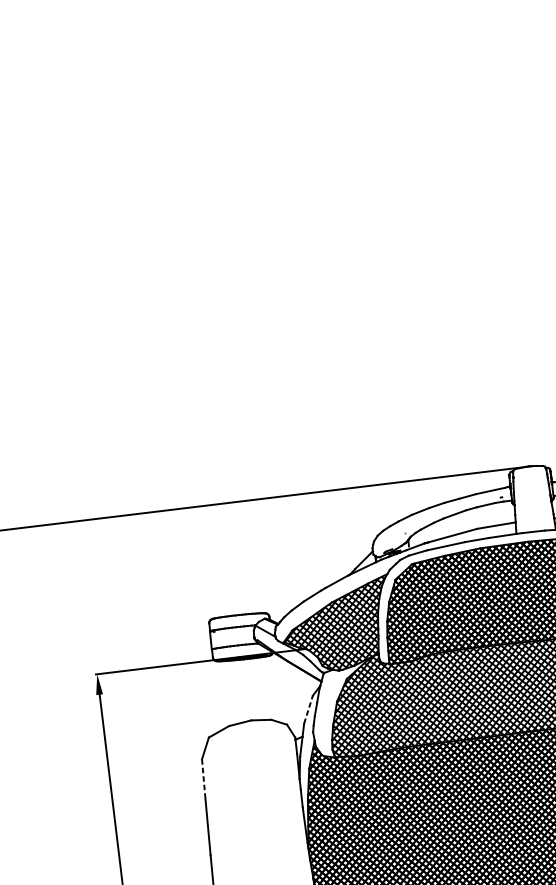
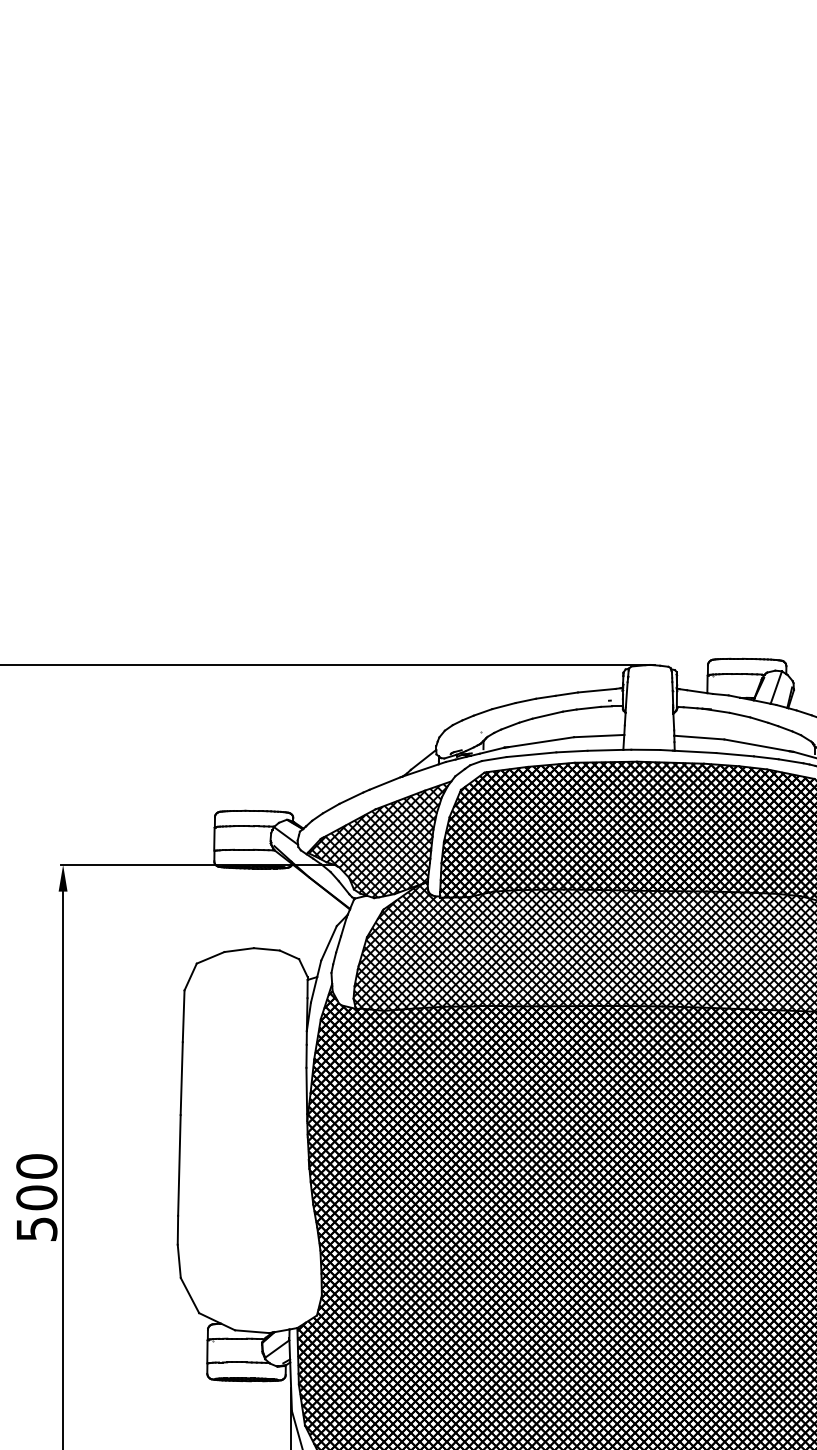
line: (308, 709) -> (329, 943), dashed -> solid
line: (203, 779) -> (183, 1016), dashed -> solid

